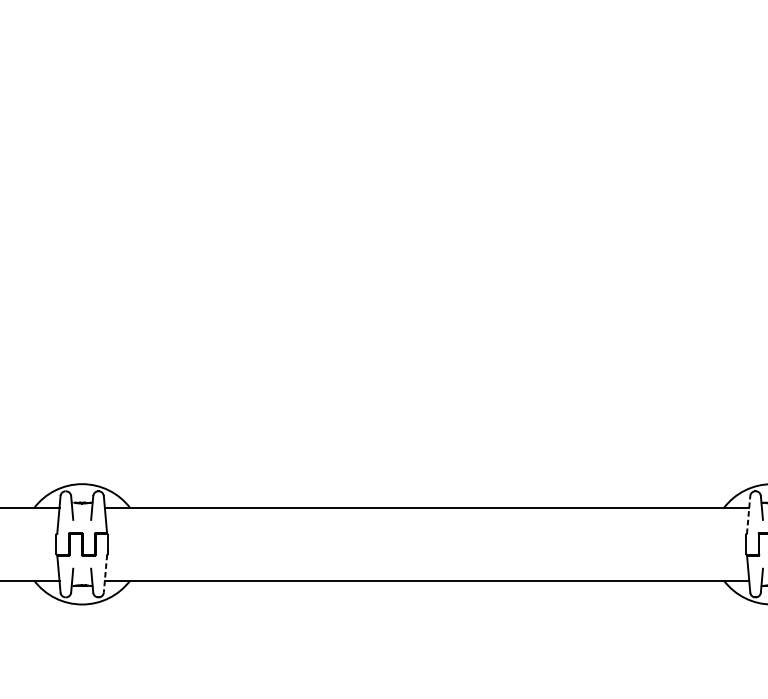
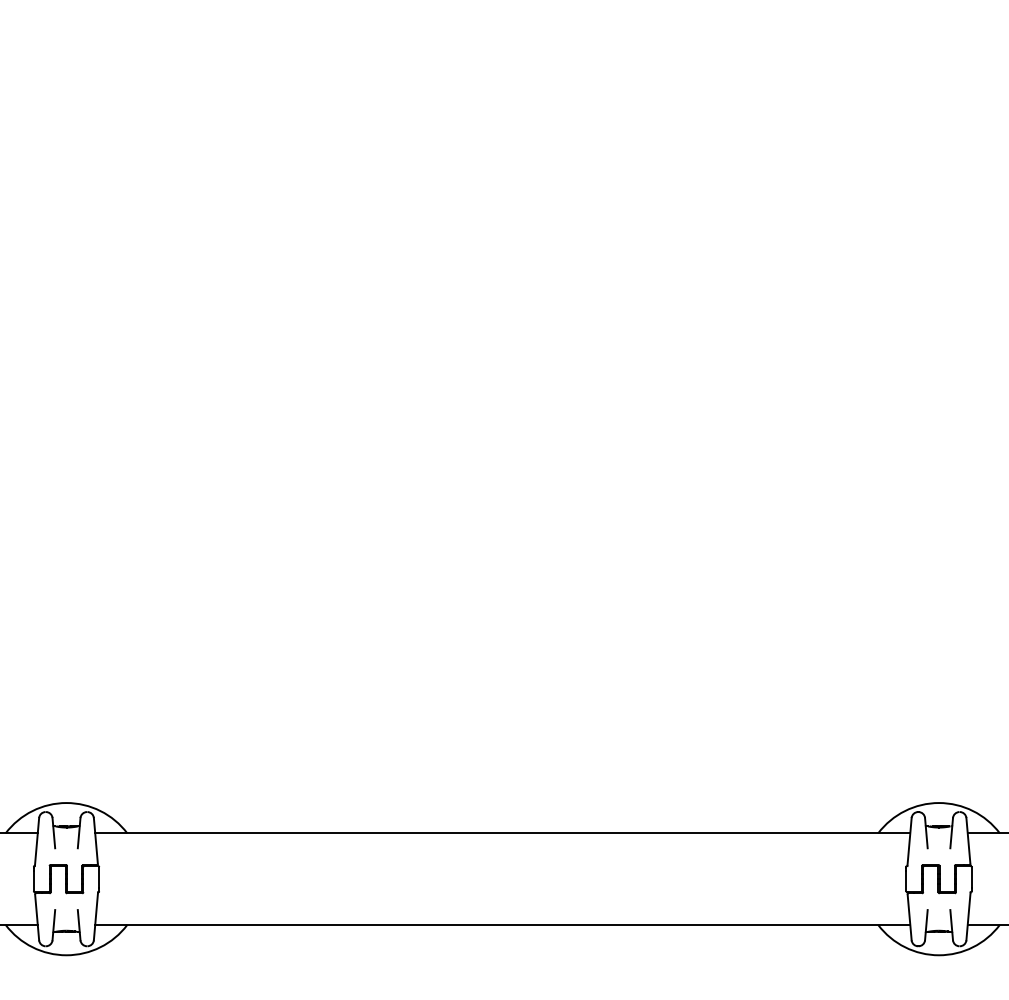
line: (748, 514) -> (909, 841), dashed -> solid
line: (105, 573) -> (95, 916), dashed -> solid

